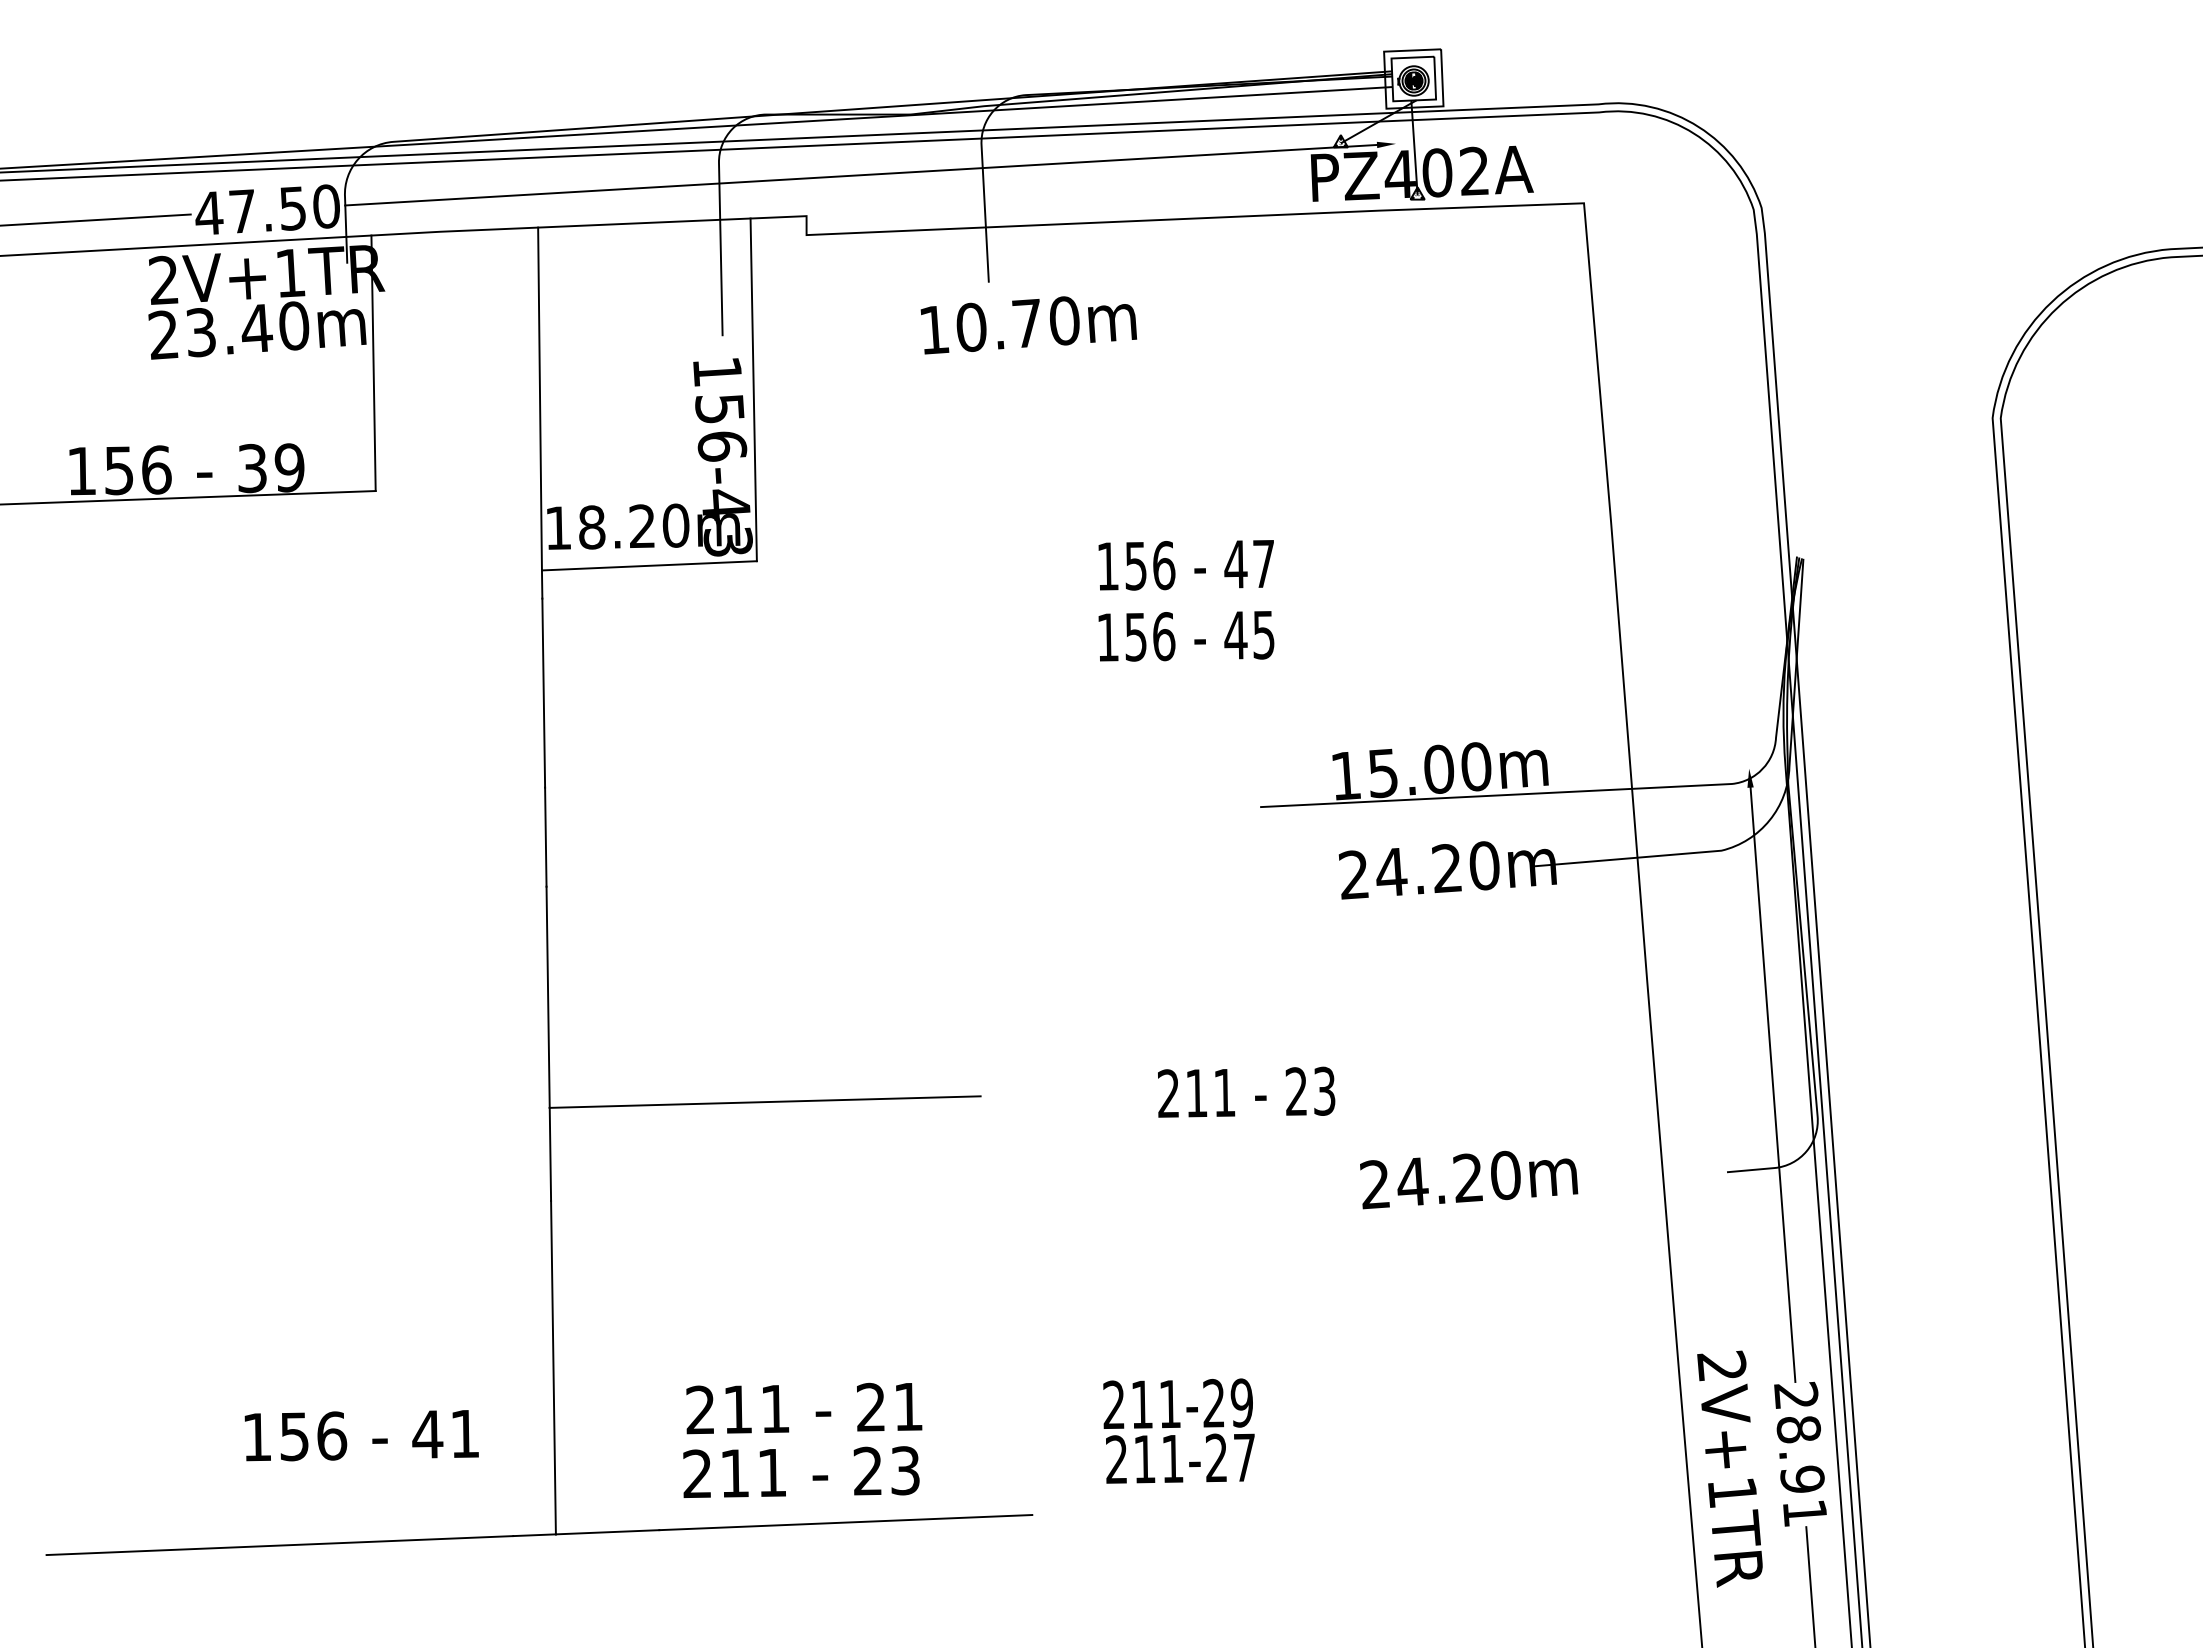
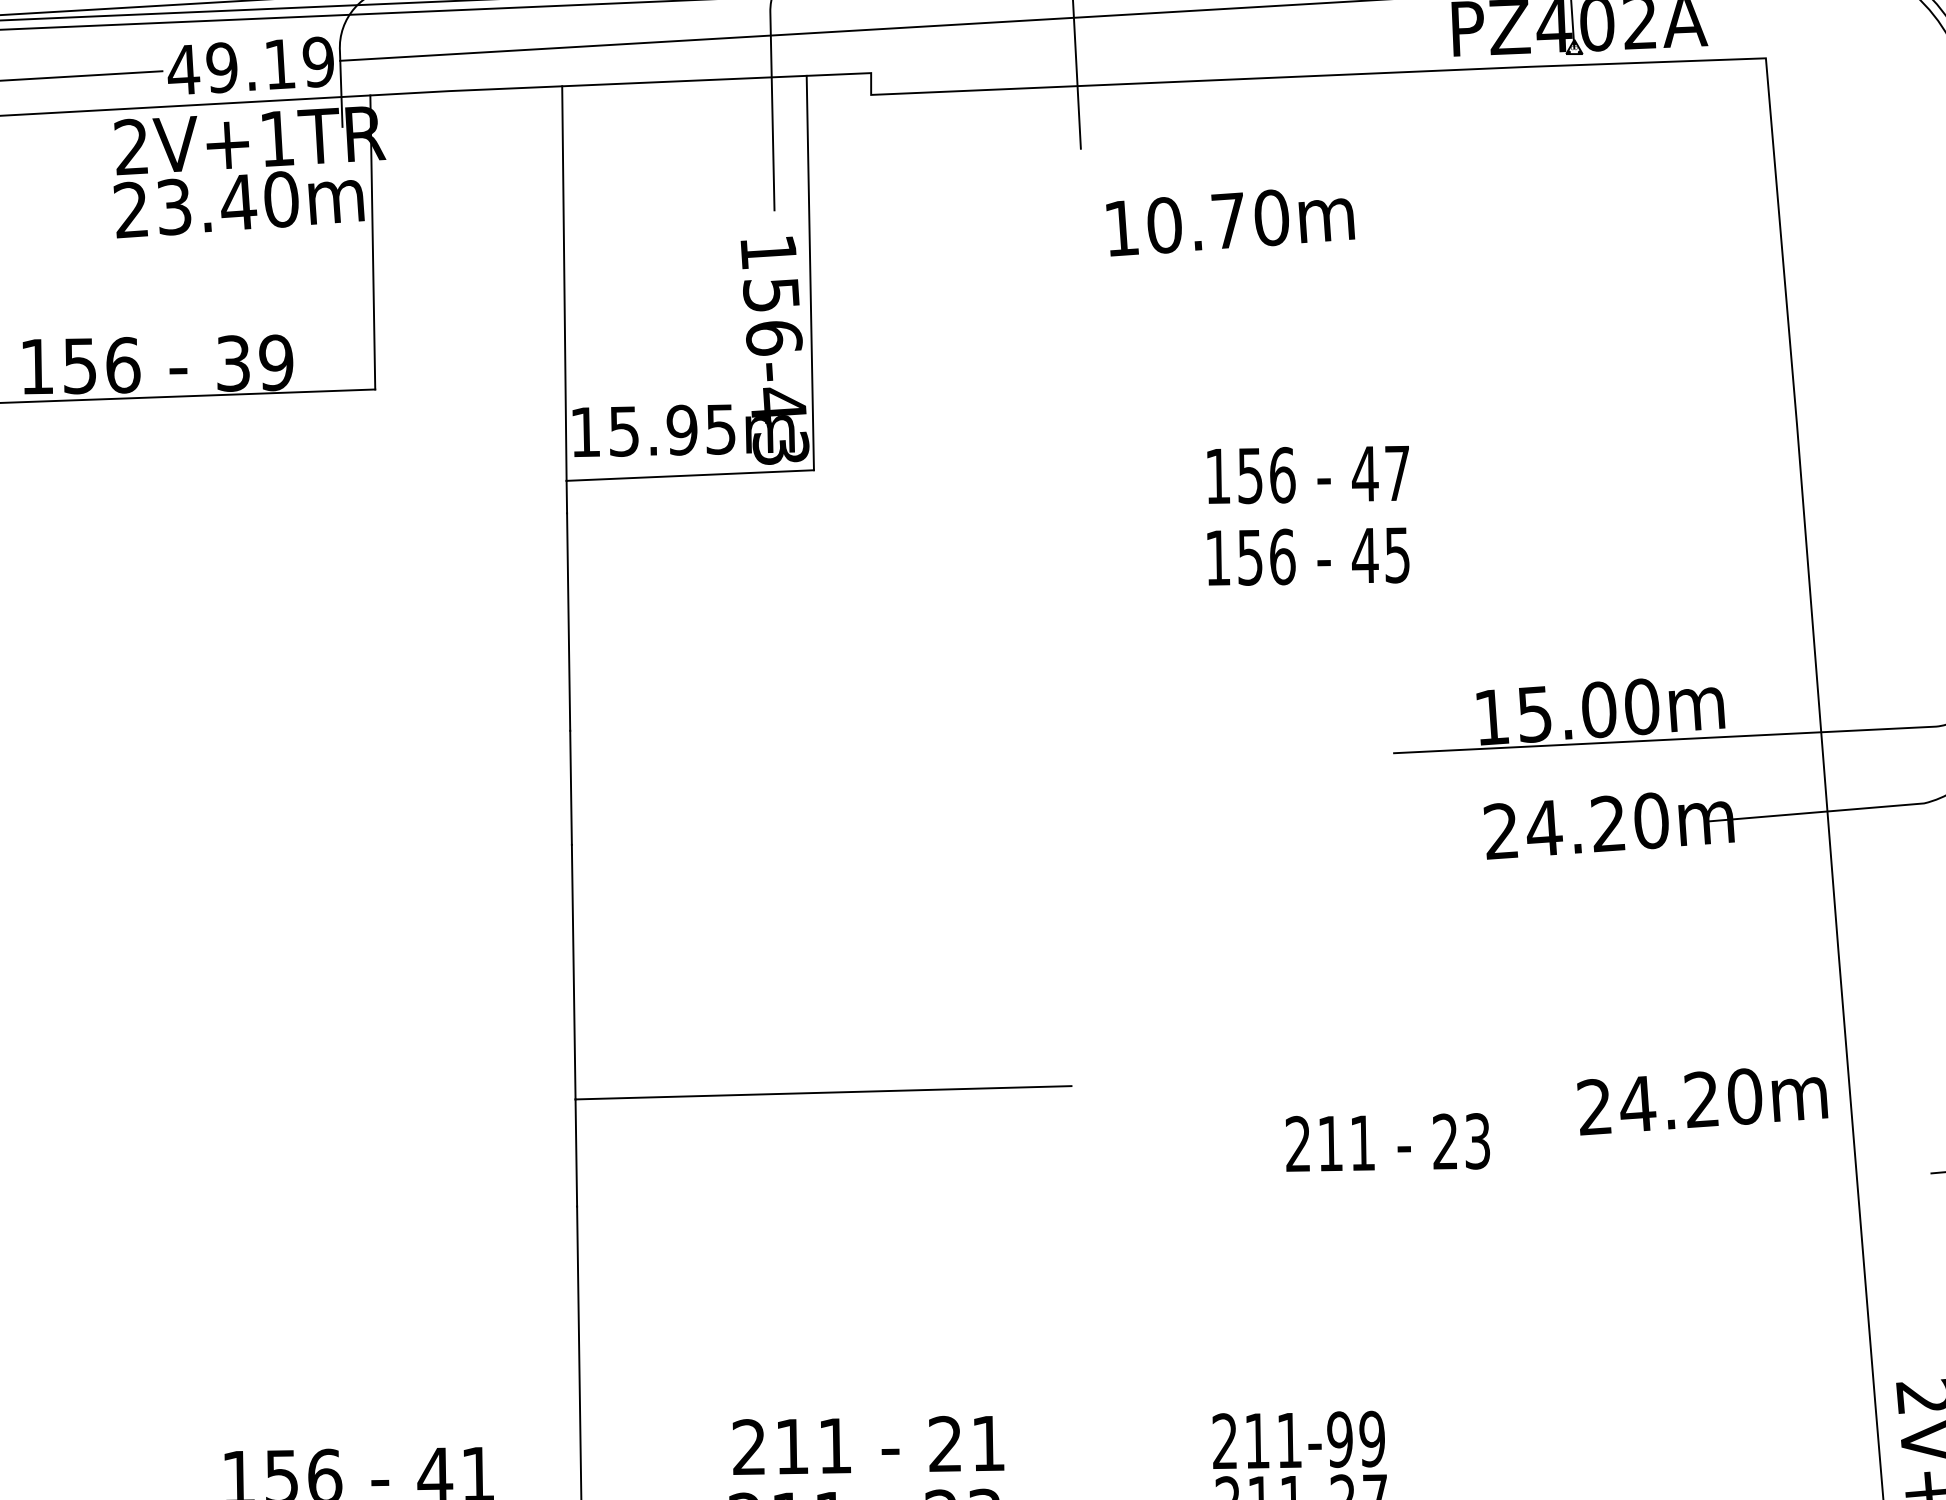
text: (284, 208) -> (270, 64), 47.50 -> 49.19
text: (1028, 325) -> (1230, 223), moved
text: (634, 526) -> (673, 430), 18.20m -> 15.95m
text: (1246, 1091) -> (1387, 1141), moved
text: (1469, 1179) -> (1703, 1101), moved
text: (1213, 1403) -> (1339, 1439), 211-29 -> 211-99

